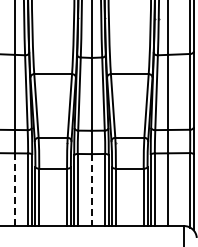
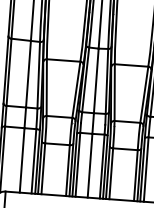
line: (14, 189) -> (21, 160), dashed -> solid
line: (91, 190) -> (90, 166), dashed -> solid

